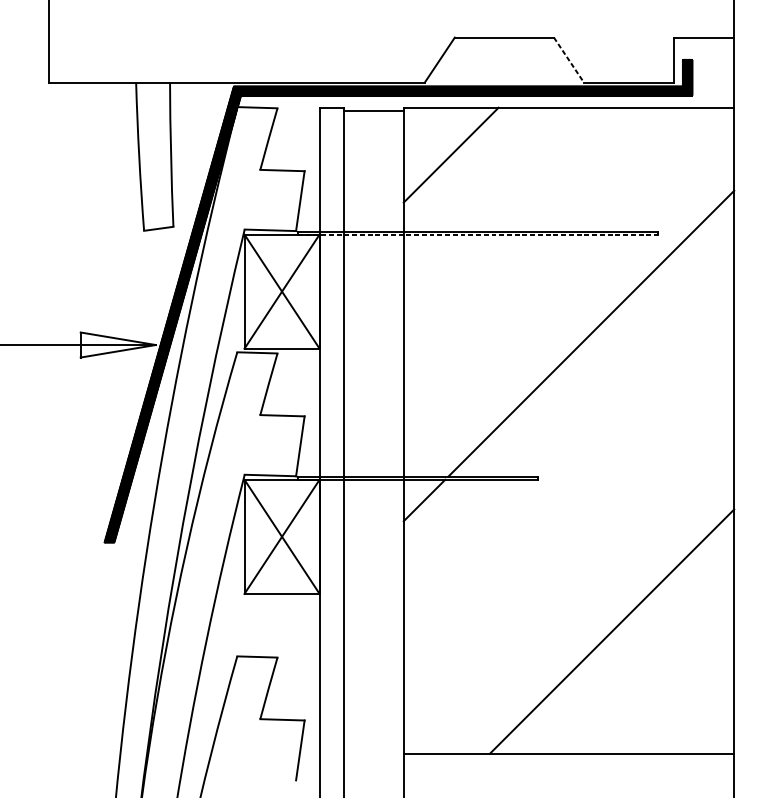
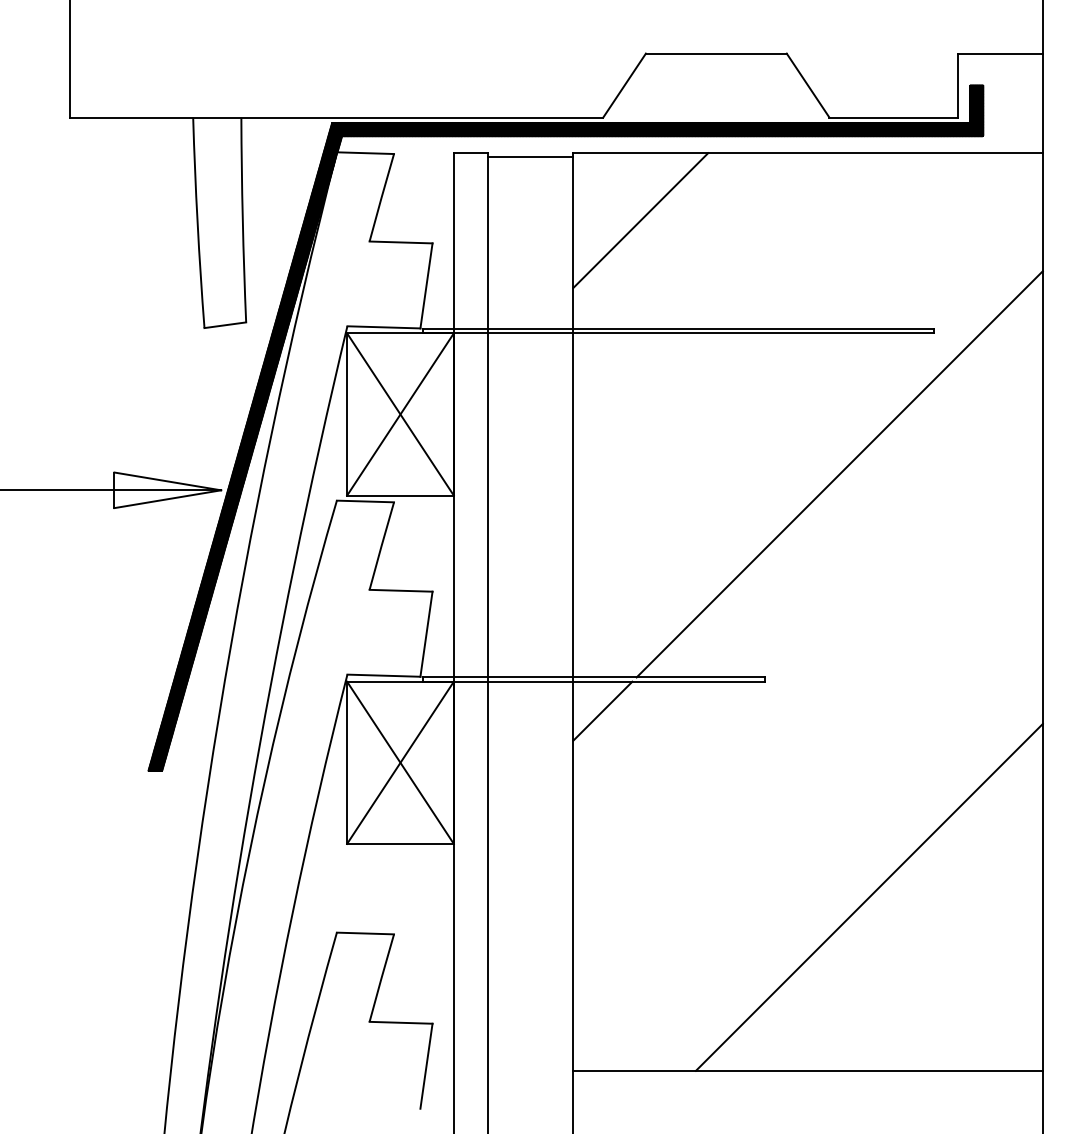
line: (569, 60) -> (808, 86), dashed -> solid
line: (477, 234) -> (678, 333), dashed -> solid

